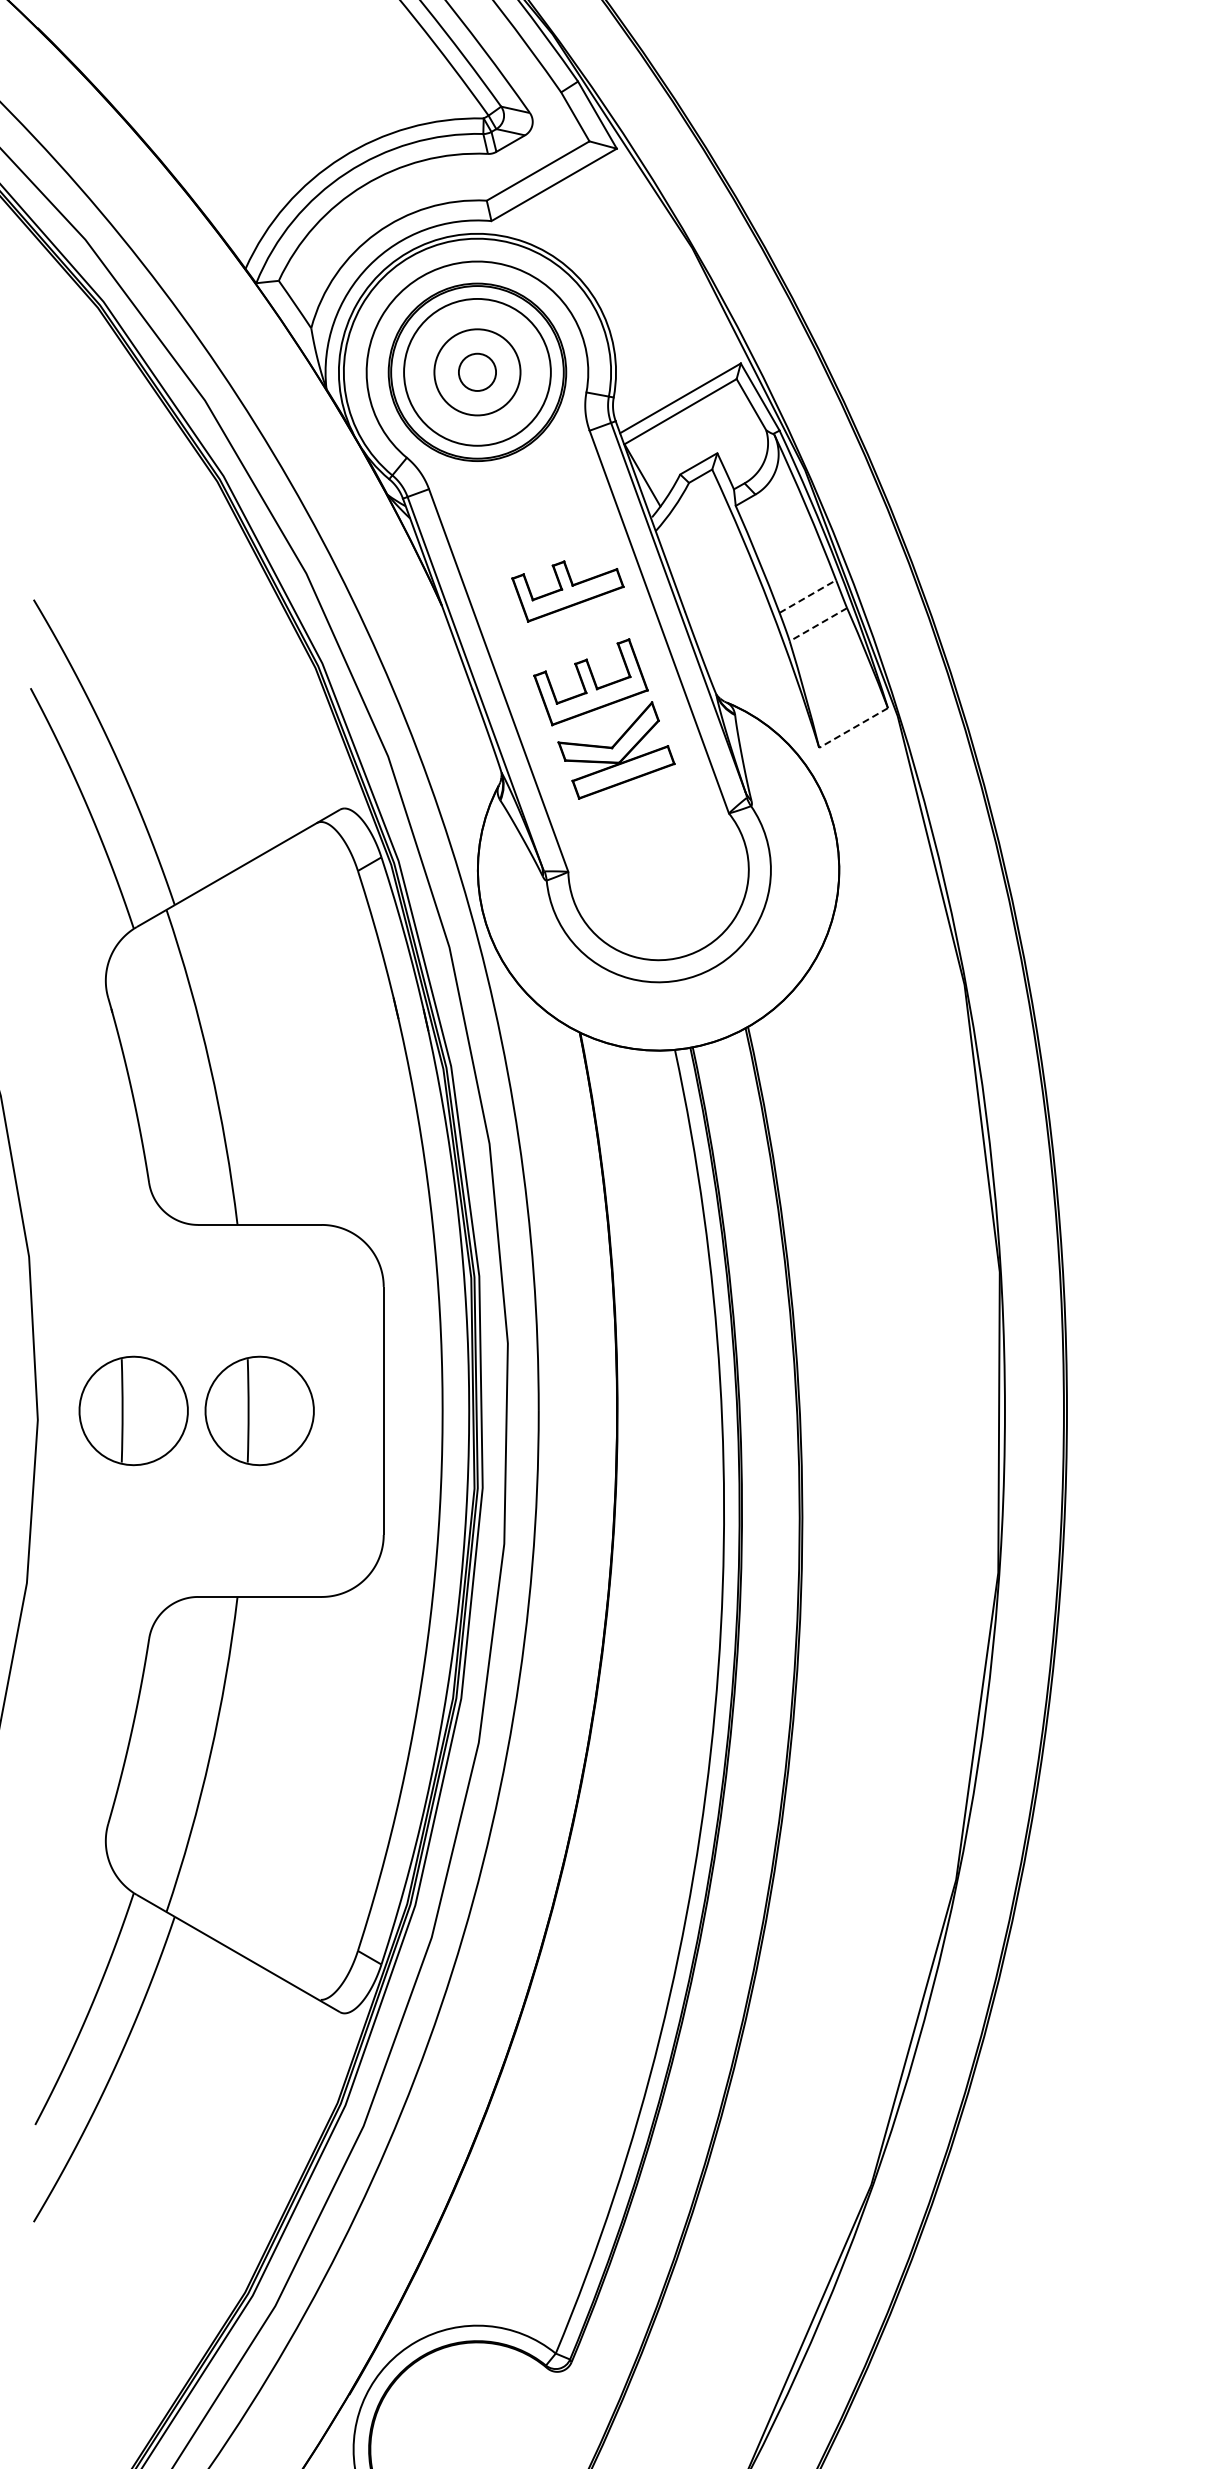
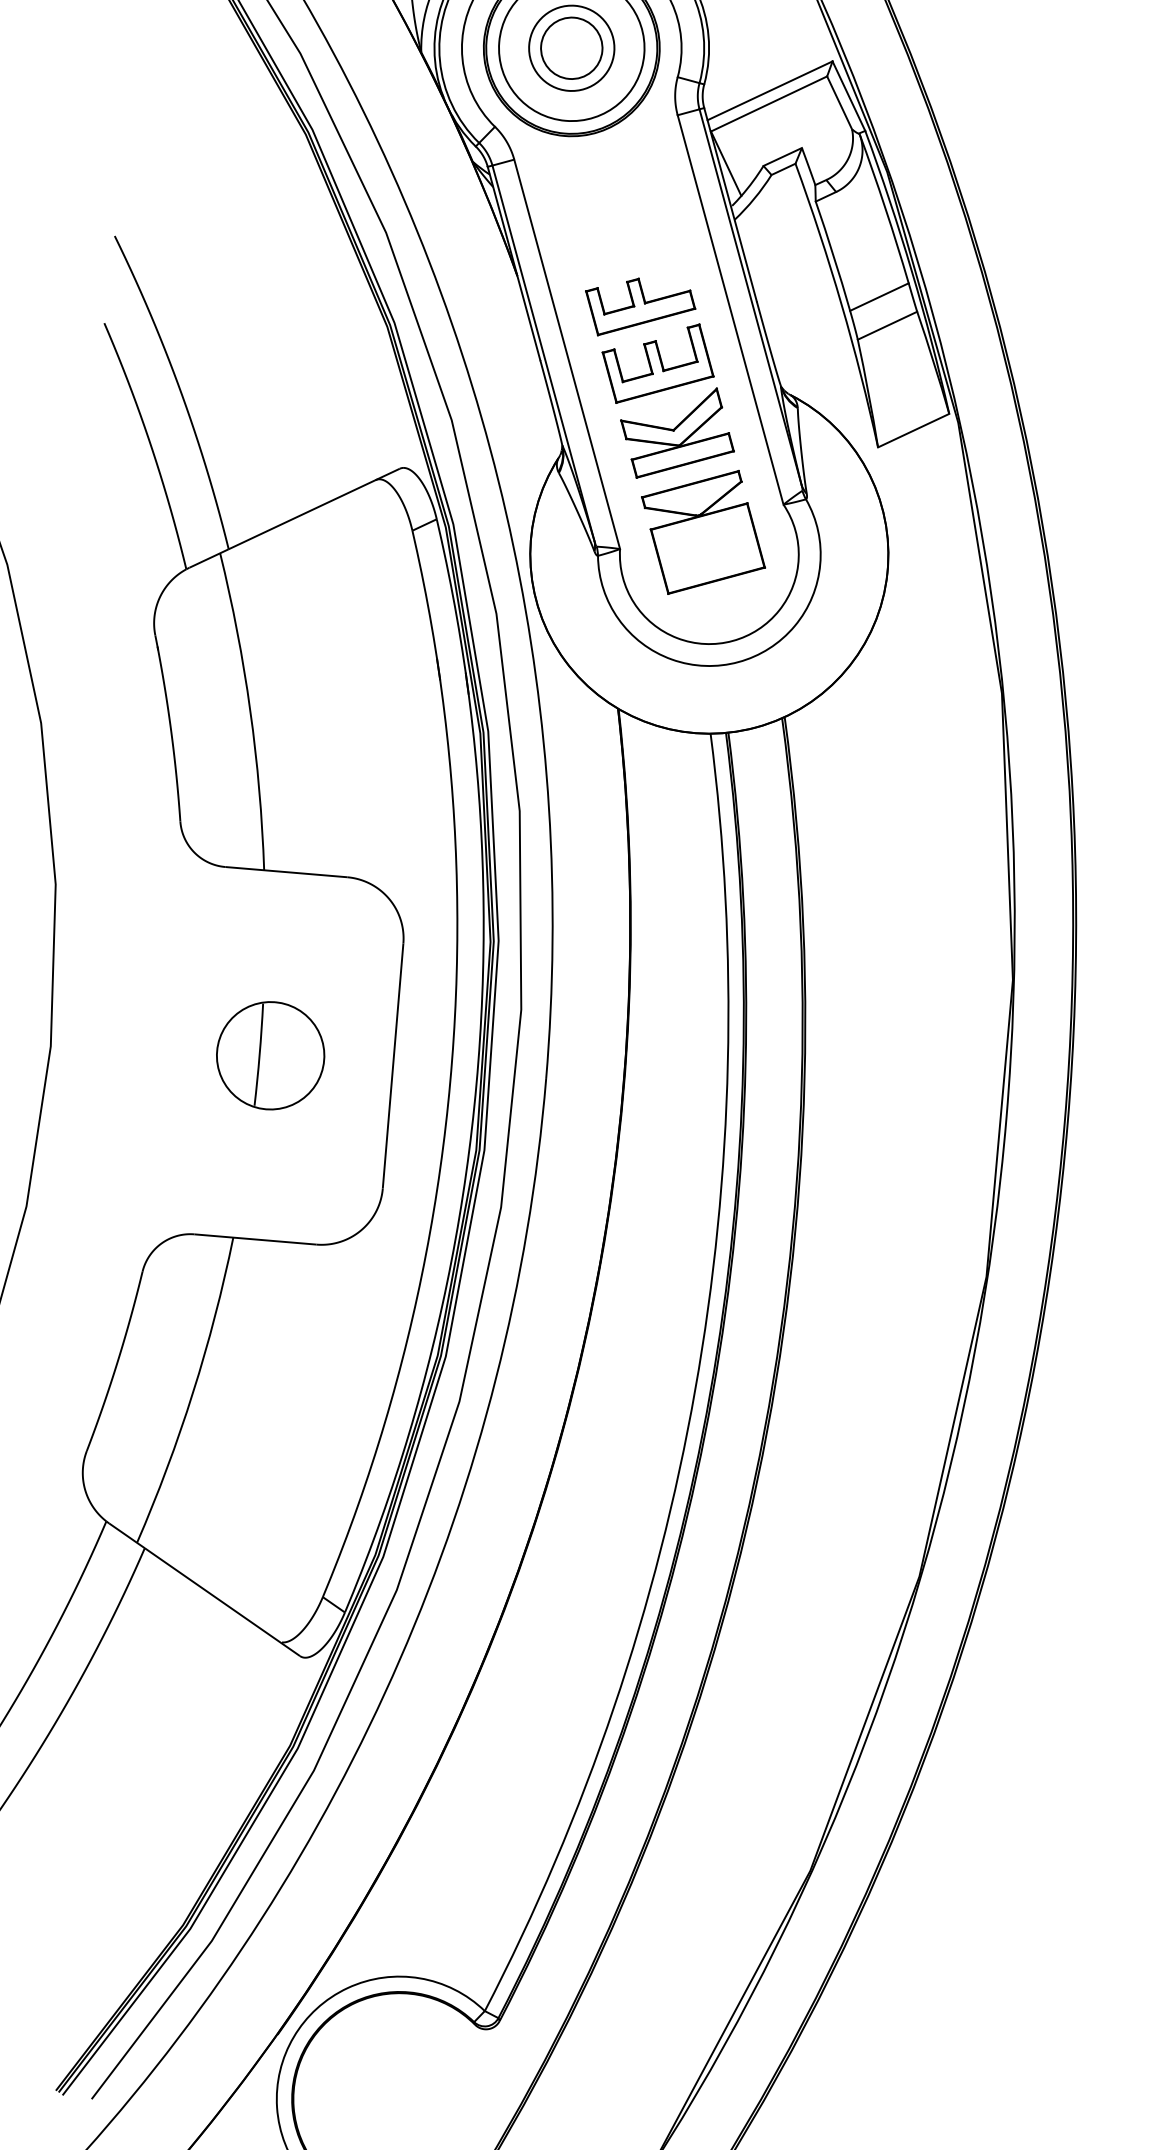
circle: (477, 372) -> (571, 48), size x1.67
part: (567, 591) -> (639, 308), moved
line: (807, 596) -> (879, 296), dashed -> solid
line: (817, 624) -> (886, 325), dashed -> solid
line: (853, 728) -> (913, 431), dashed -> solid
part: (650, 847) -> (703, 531), added
part: (133, 1410) -> (146, 1044), removed

